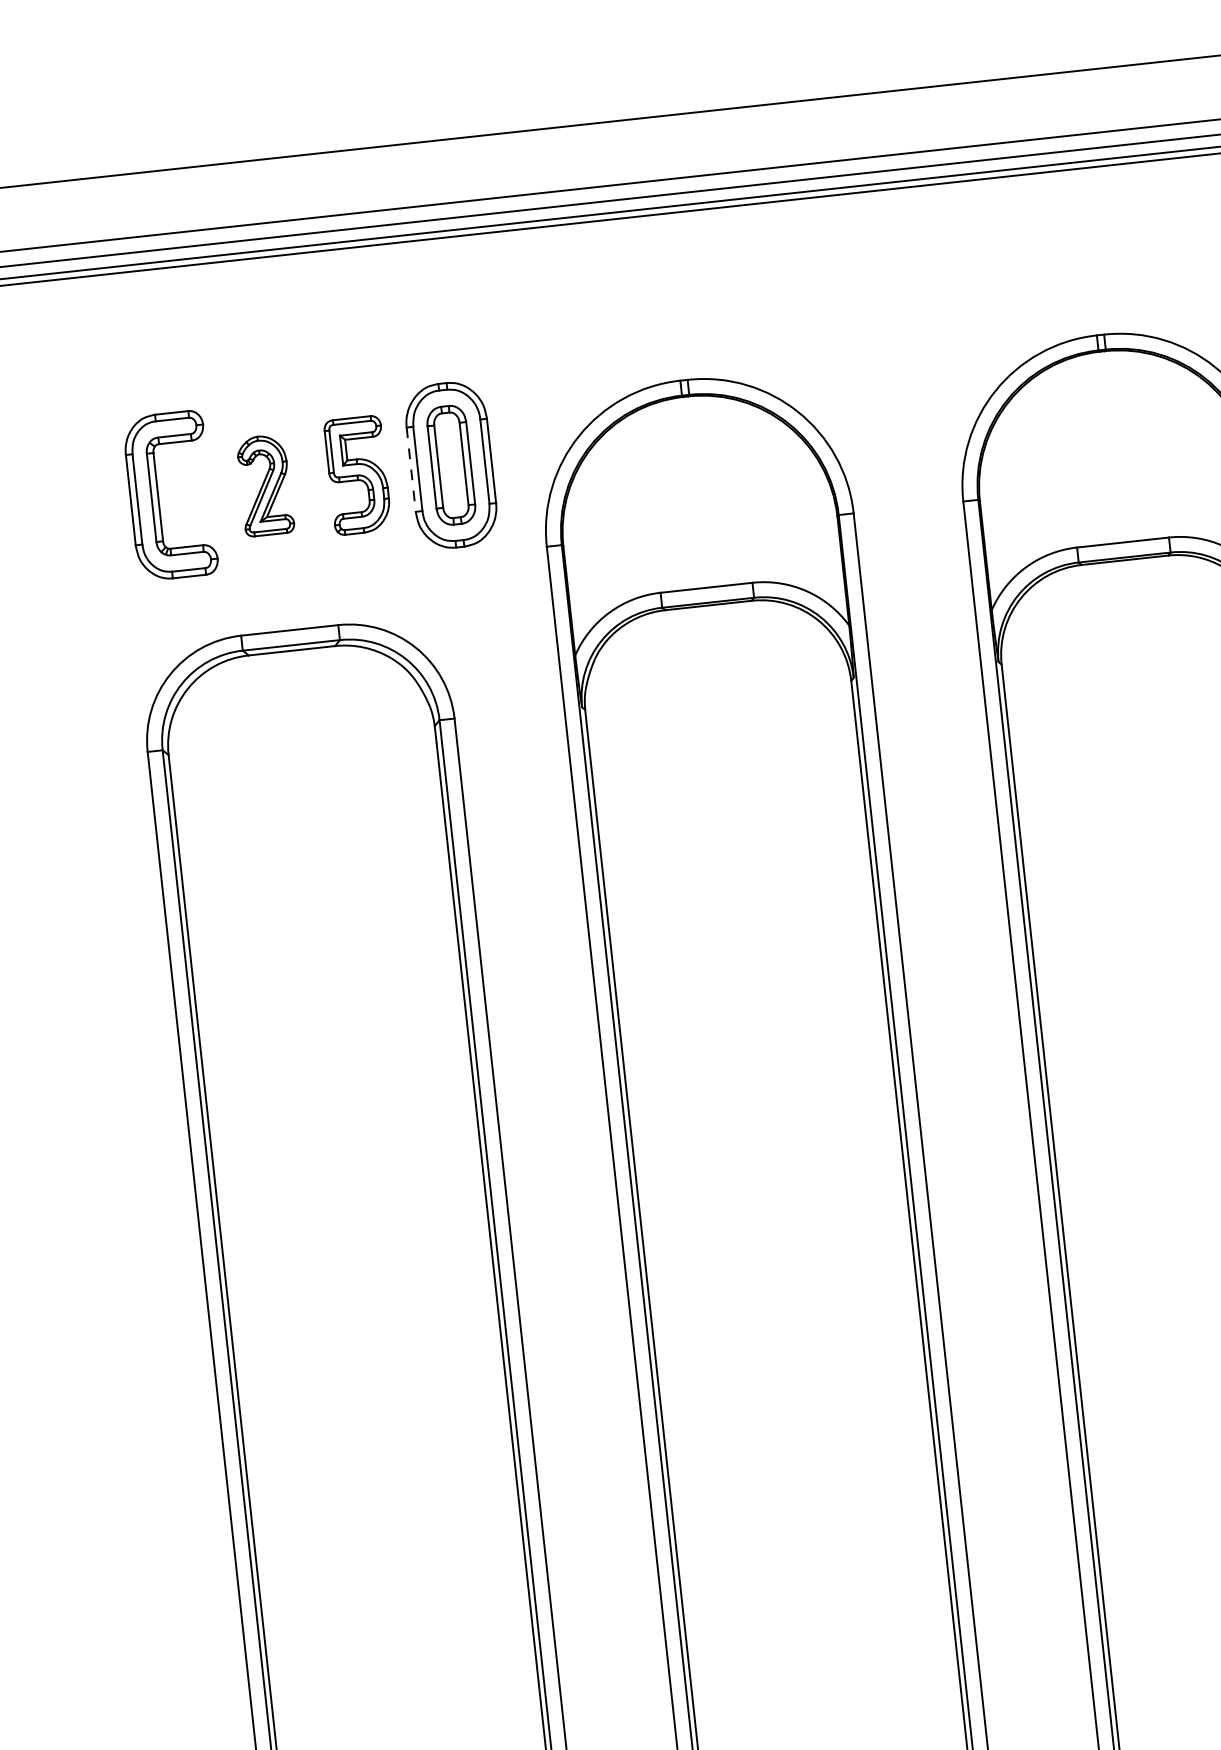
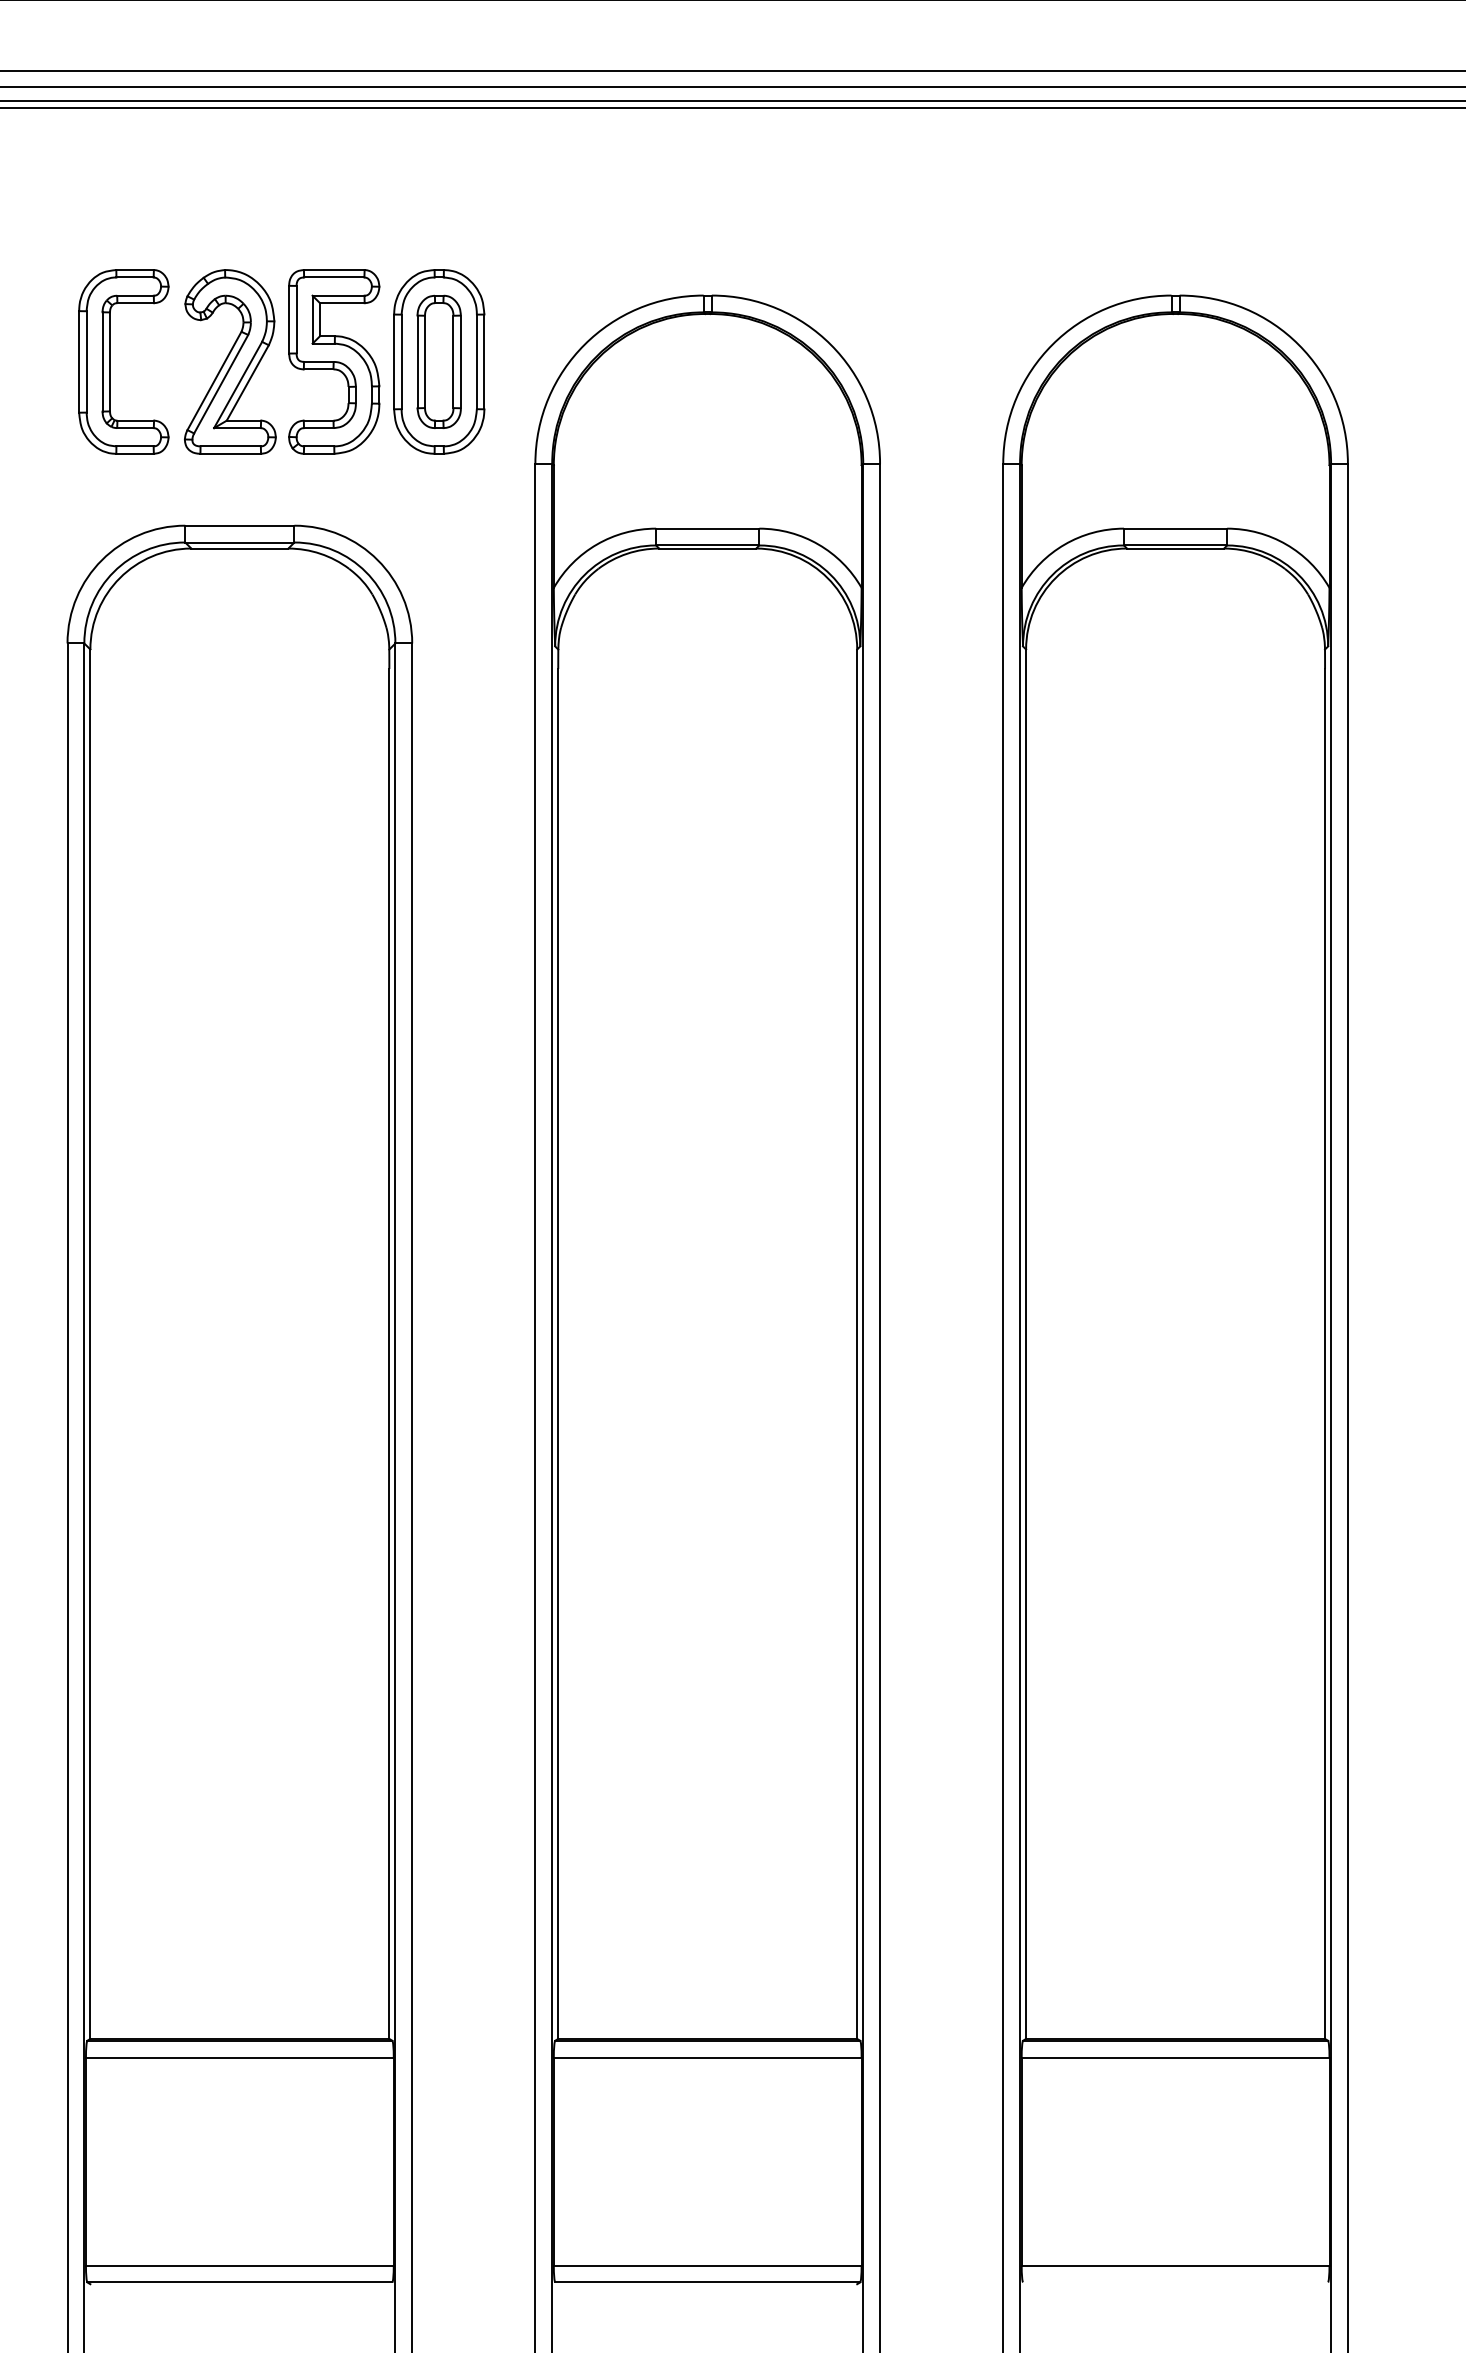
line: (411, 470) -> (394, 362), dashed -> solid
part: (358, 475) -> (334, 361), size x1.43
part: (265, 485) -> (230, 361), size x1.67

